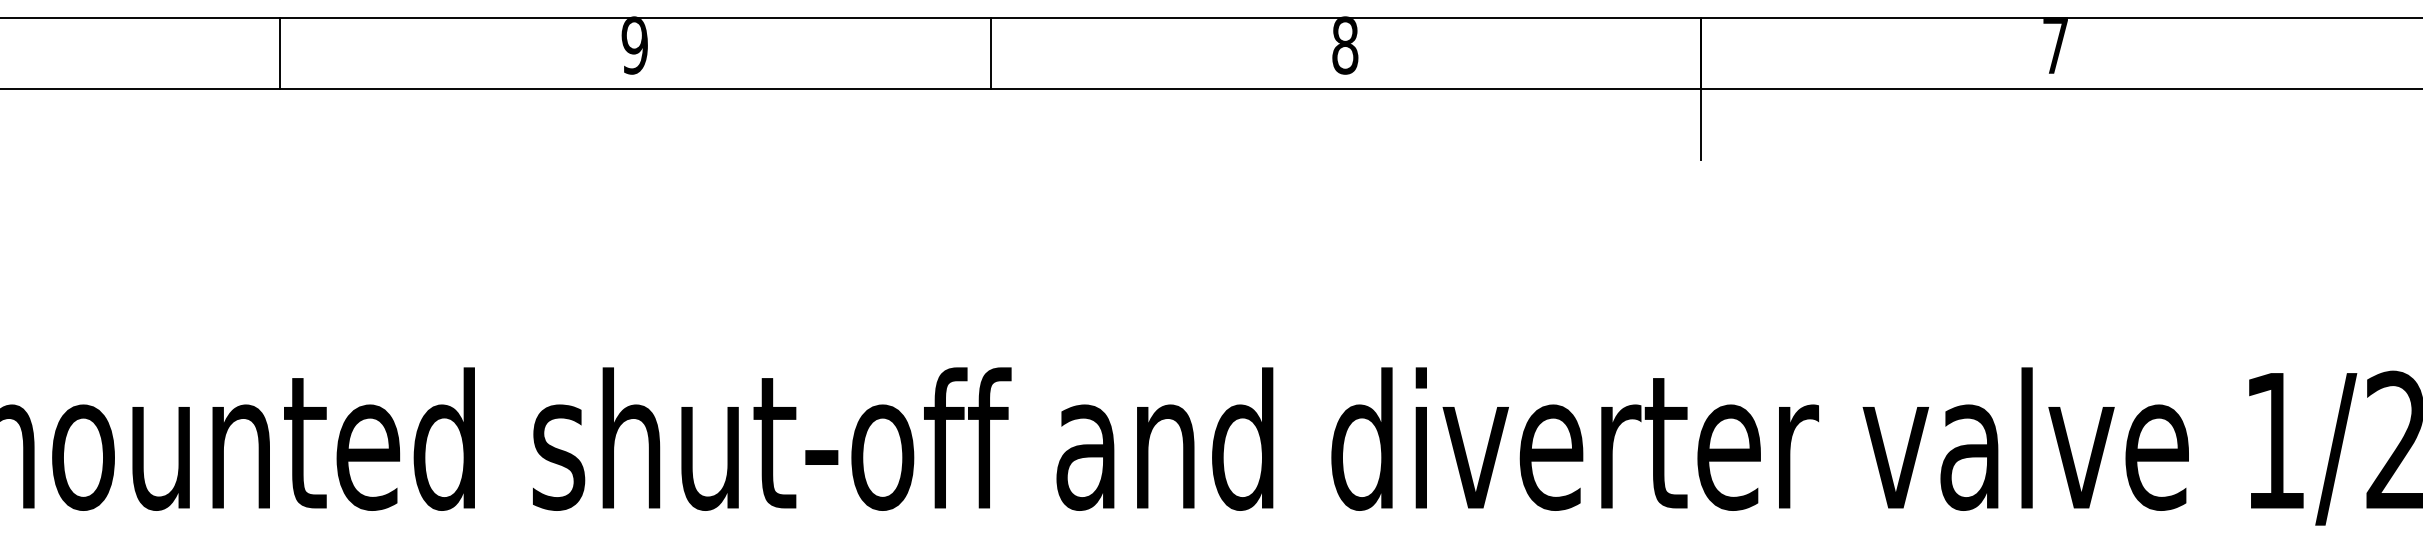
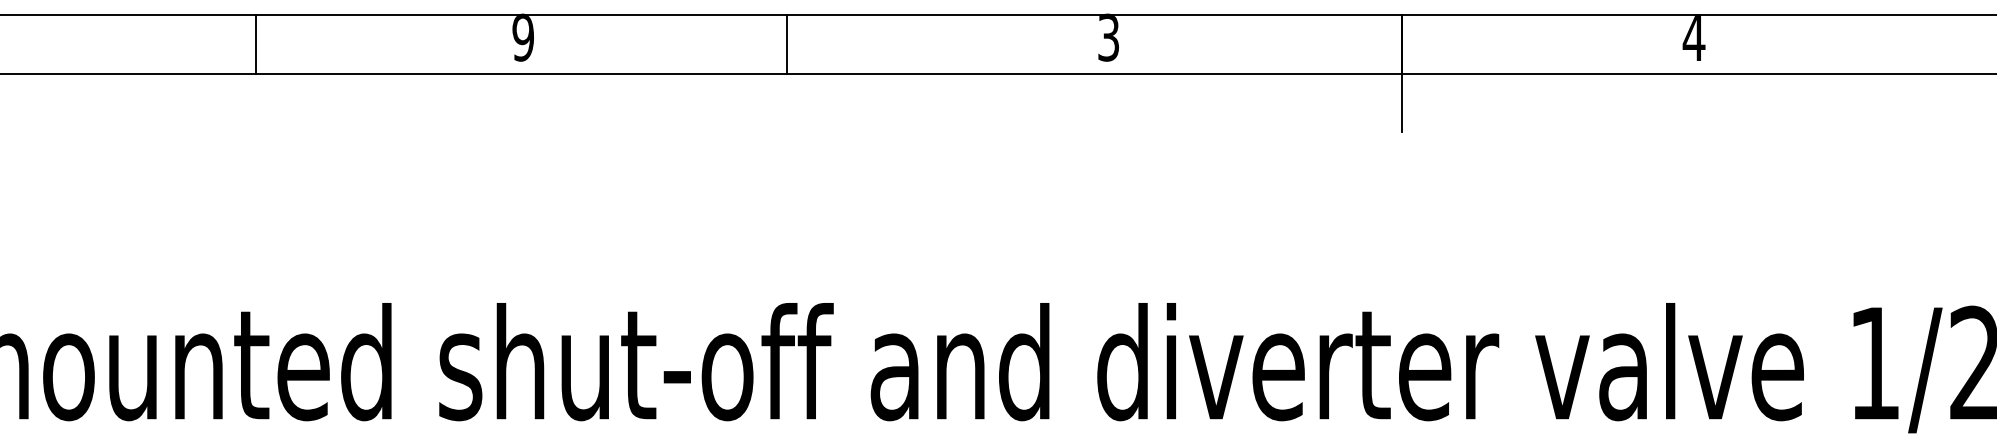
text: (1344, 45) -> (1108, 37), 8 -> 3
text: (2054, 46) -> (1693, 38), 7 -> 4
line: (280, 53) -> (256, 44), moved
line: (990, 53) -> (786, 44), moved

